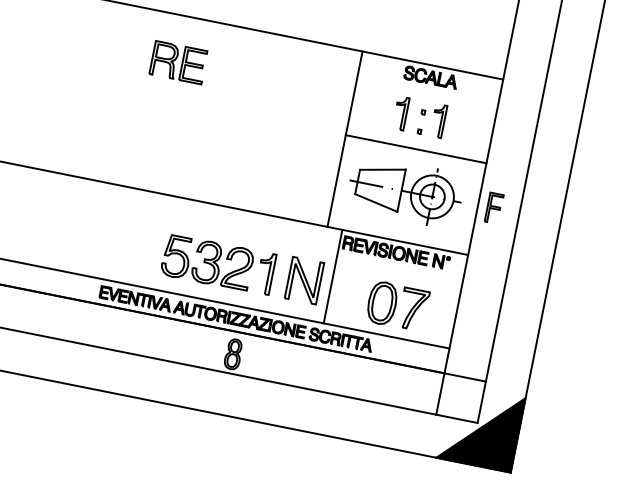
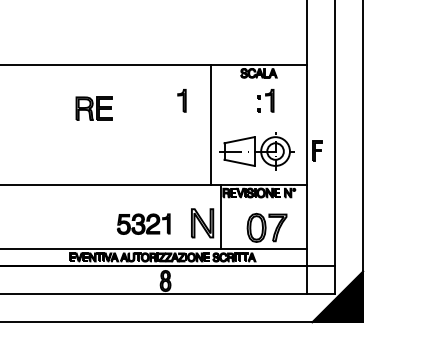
part: (177, 62) -> (93, 108), moved
part: (400, 112) -> (181, 100), moved
line: (415, 149) -> (258, 122), removed
part: (217, 265) -> (143, 224), size x0.7

